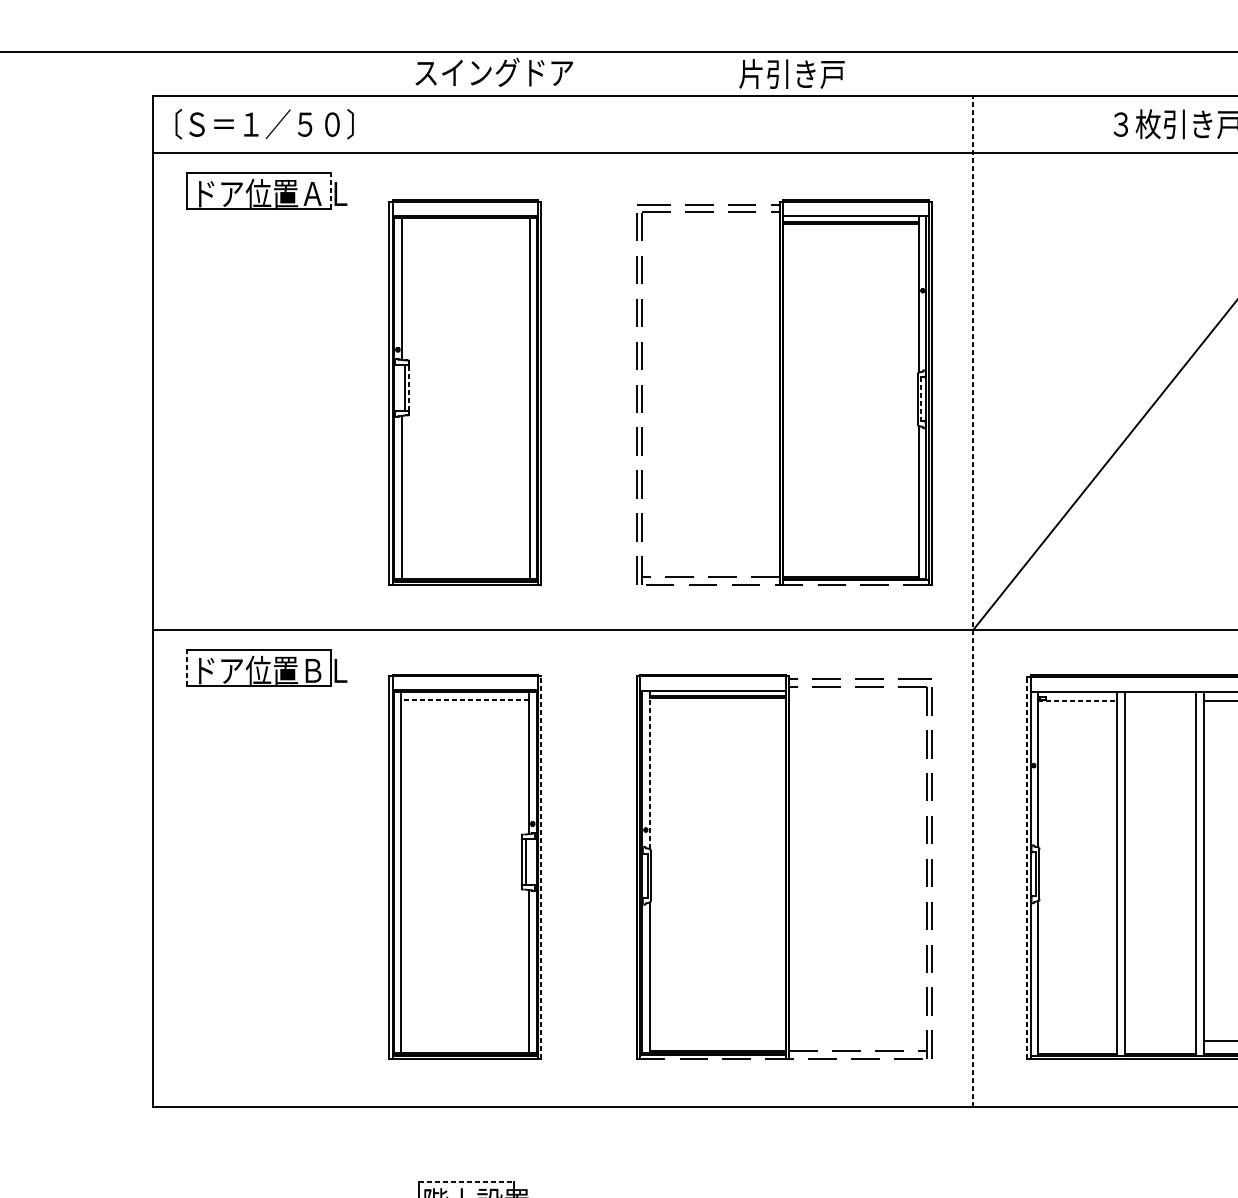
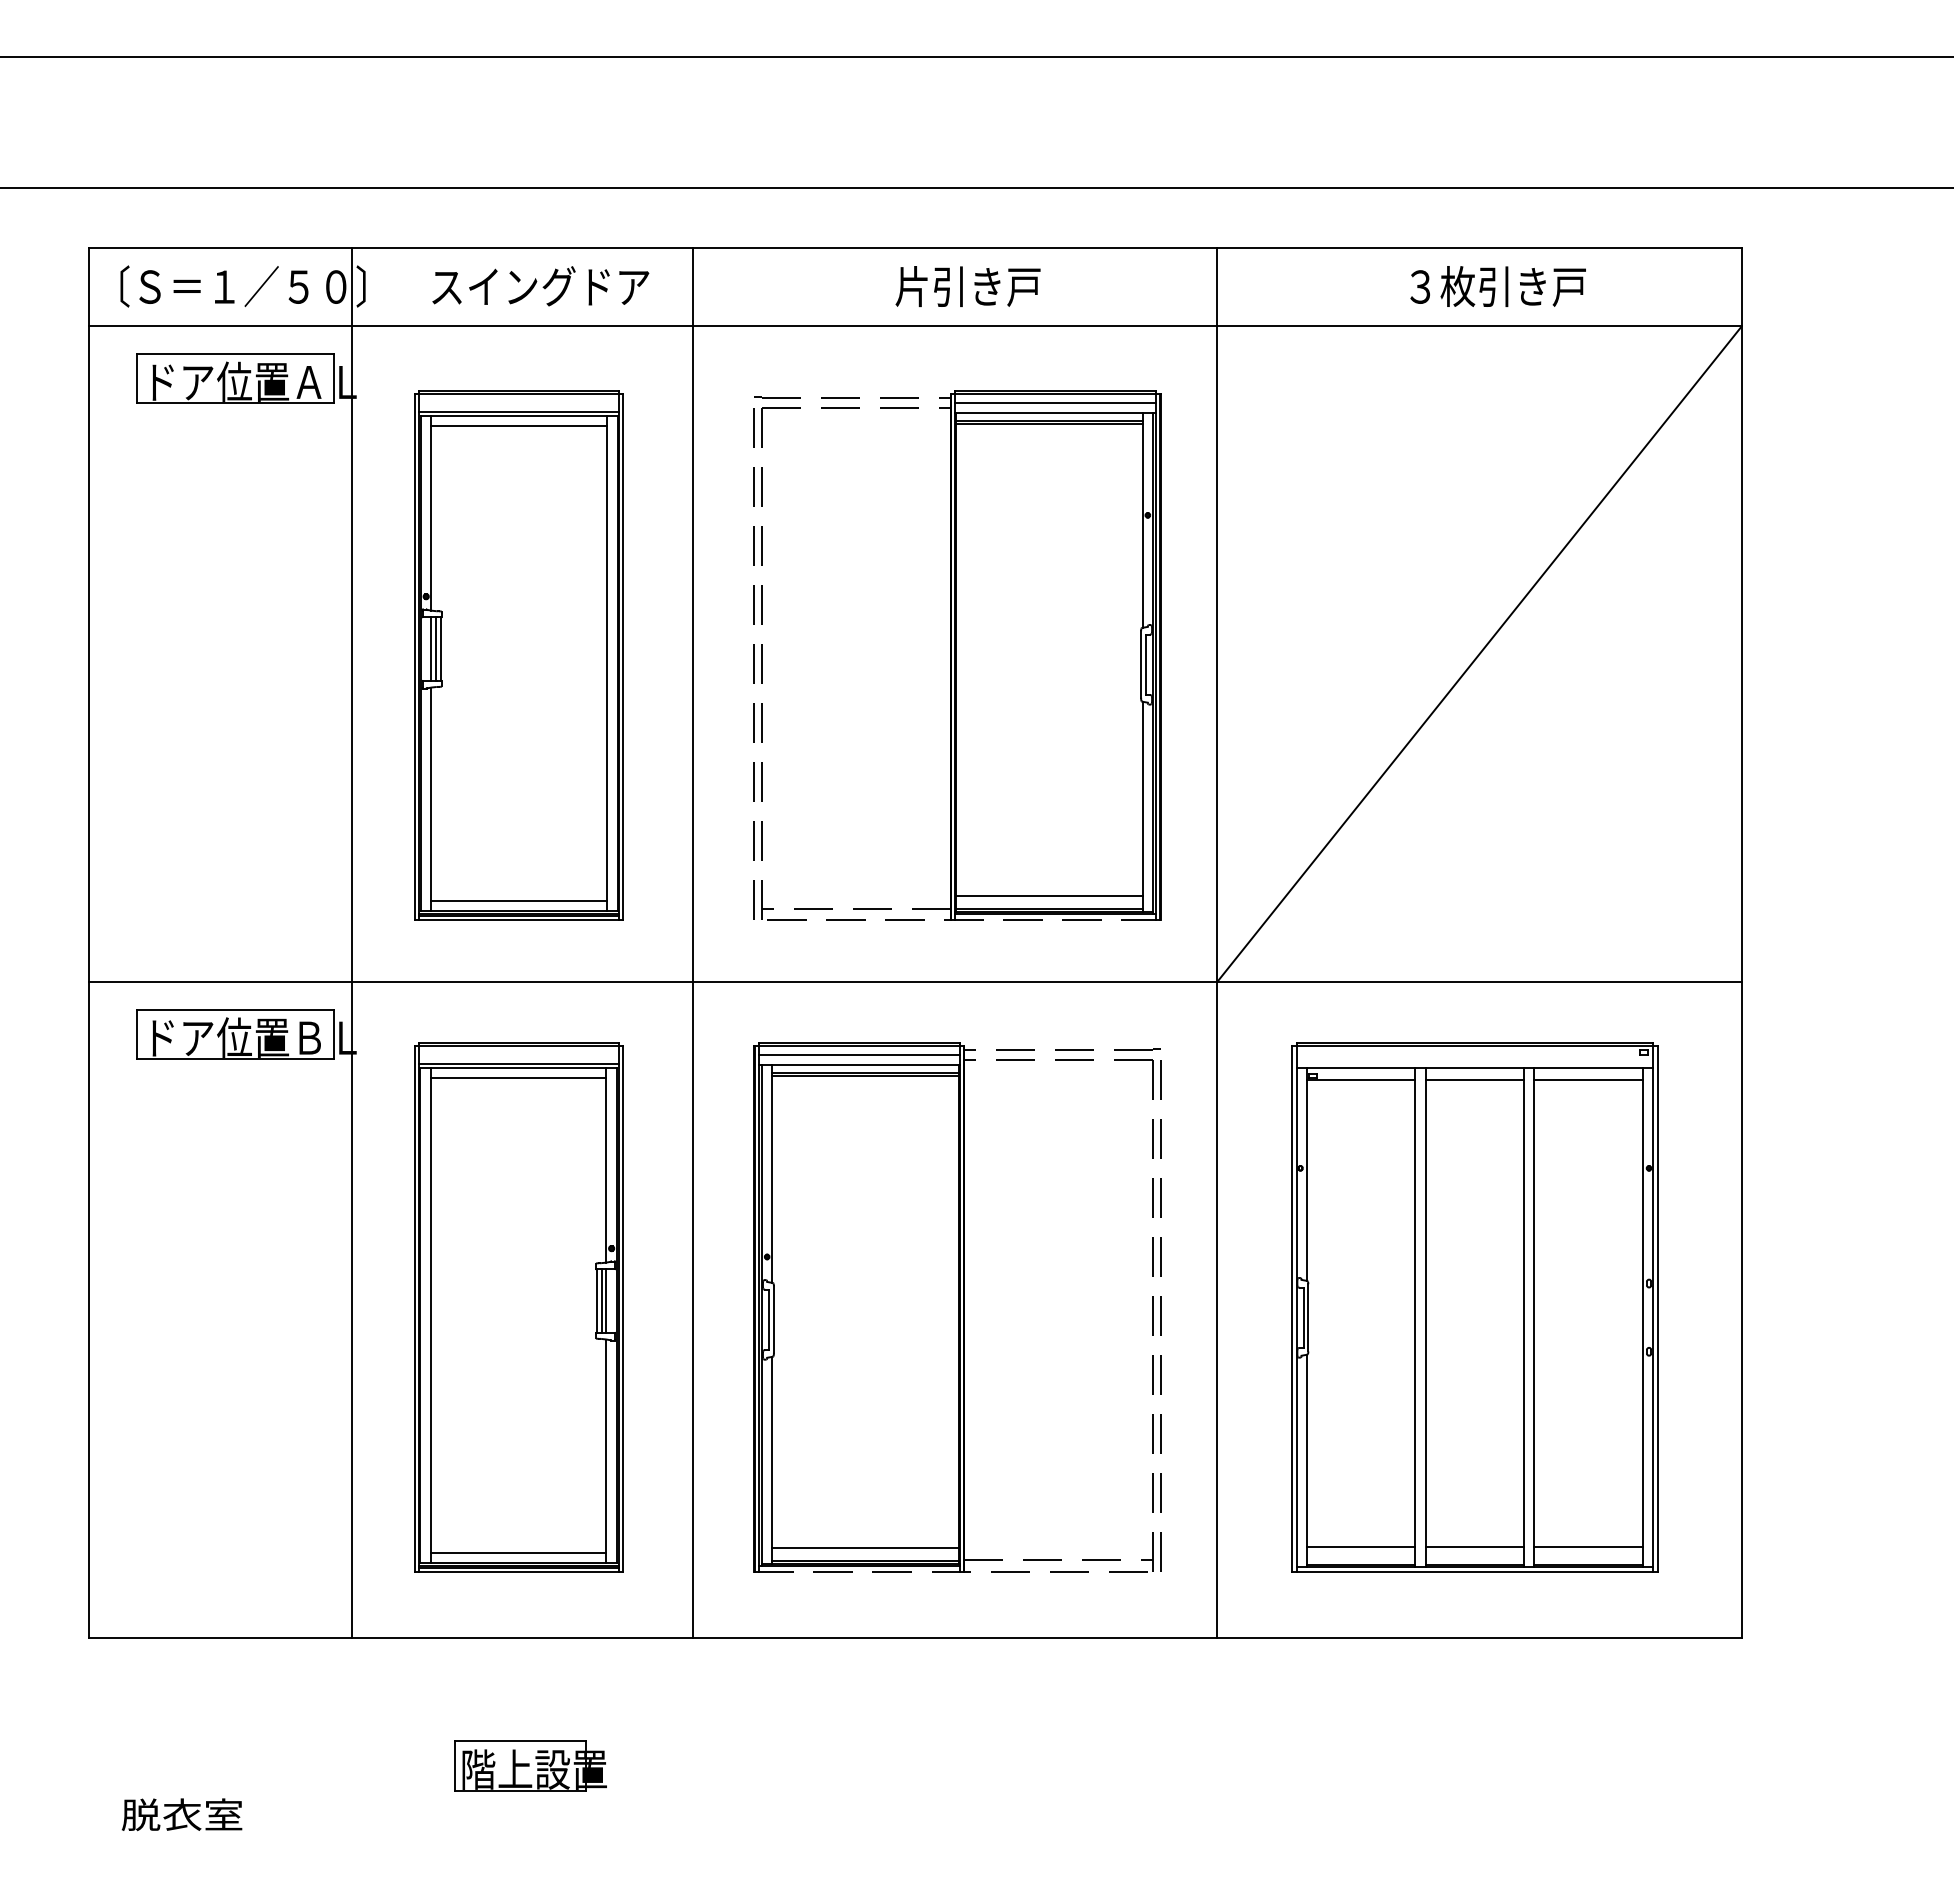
text: (494, 72) -> (540, 286), moved
text: (791, 74) -> (967, 286), moved
line: (330, 191) -> (333, 378), dashed -> solid
line: (855, 208) -> (1055, 402), added
line: (465, 226) -> (519, 426), added
line: (401, 387) -> (431, 648), added
line: (409, 388) -> (441, 649), dashed -> solid
line: (921, 399) -> (1145, 665), dashed -> solid
line: (850, 567) -> (1048, 896), added
line: (465, 570) -> (519, 900), added
line: (343, 601) -> (351, 942), added
line: (591, 601) -> (692, 942), added
line: (973, 601) -> (1217, 942), dashed -> solid
line: (187, 668) -> (136, 1034), dashed -> solid
line: (712, 682) -> (858, 1054), added
line: (465, 700) -> (518, 1078), dashed -> solid
line: (1078, 700) -> (1361, 1079), dashed -> solid
line: (1160, 700) -> (1474, 1079), added
line: (649, 770) -> (772, 1174), dashed -> solid
line: (529, 861) -> (606, 1300), added
line: (541, 867) -> (623, 1308), dashed -> solid
line: (1027, 868) -> (1291, 1309), dashed -> solid
line: (1077, 1041) -> (1360, 1547), added
line: (1160, 1041) -> (1474, 1547), added
line: (717, 1042) -> (865, 1548), added
line: (465, 1044) -> (518, 1552), added
line: (466, 1182) -> (520, 1741), dashed -> solid

